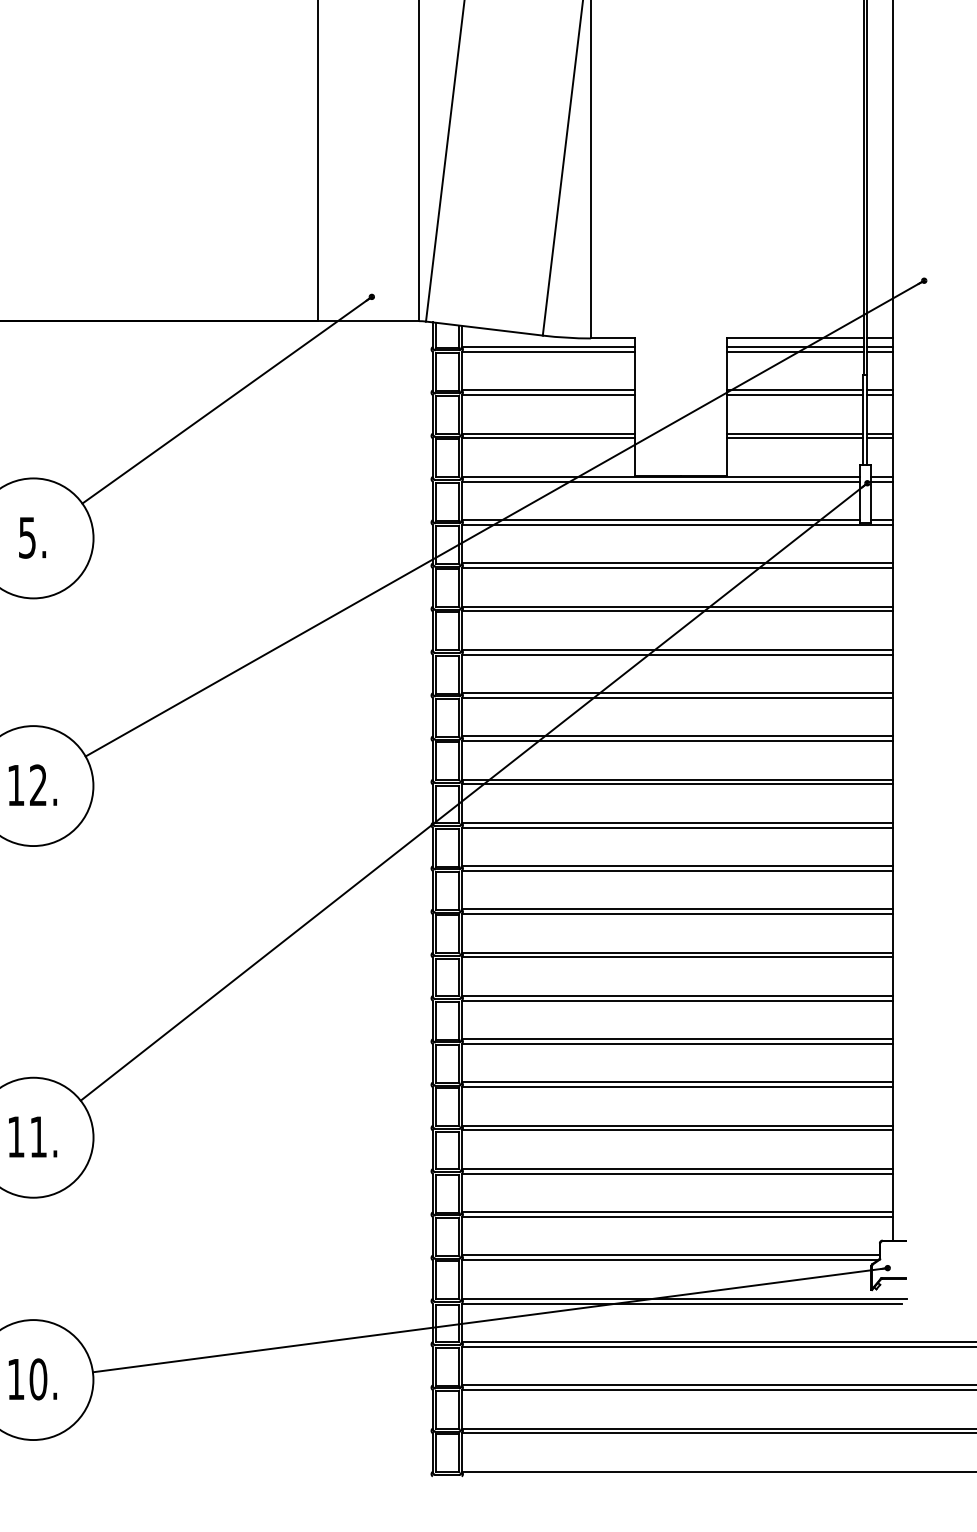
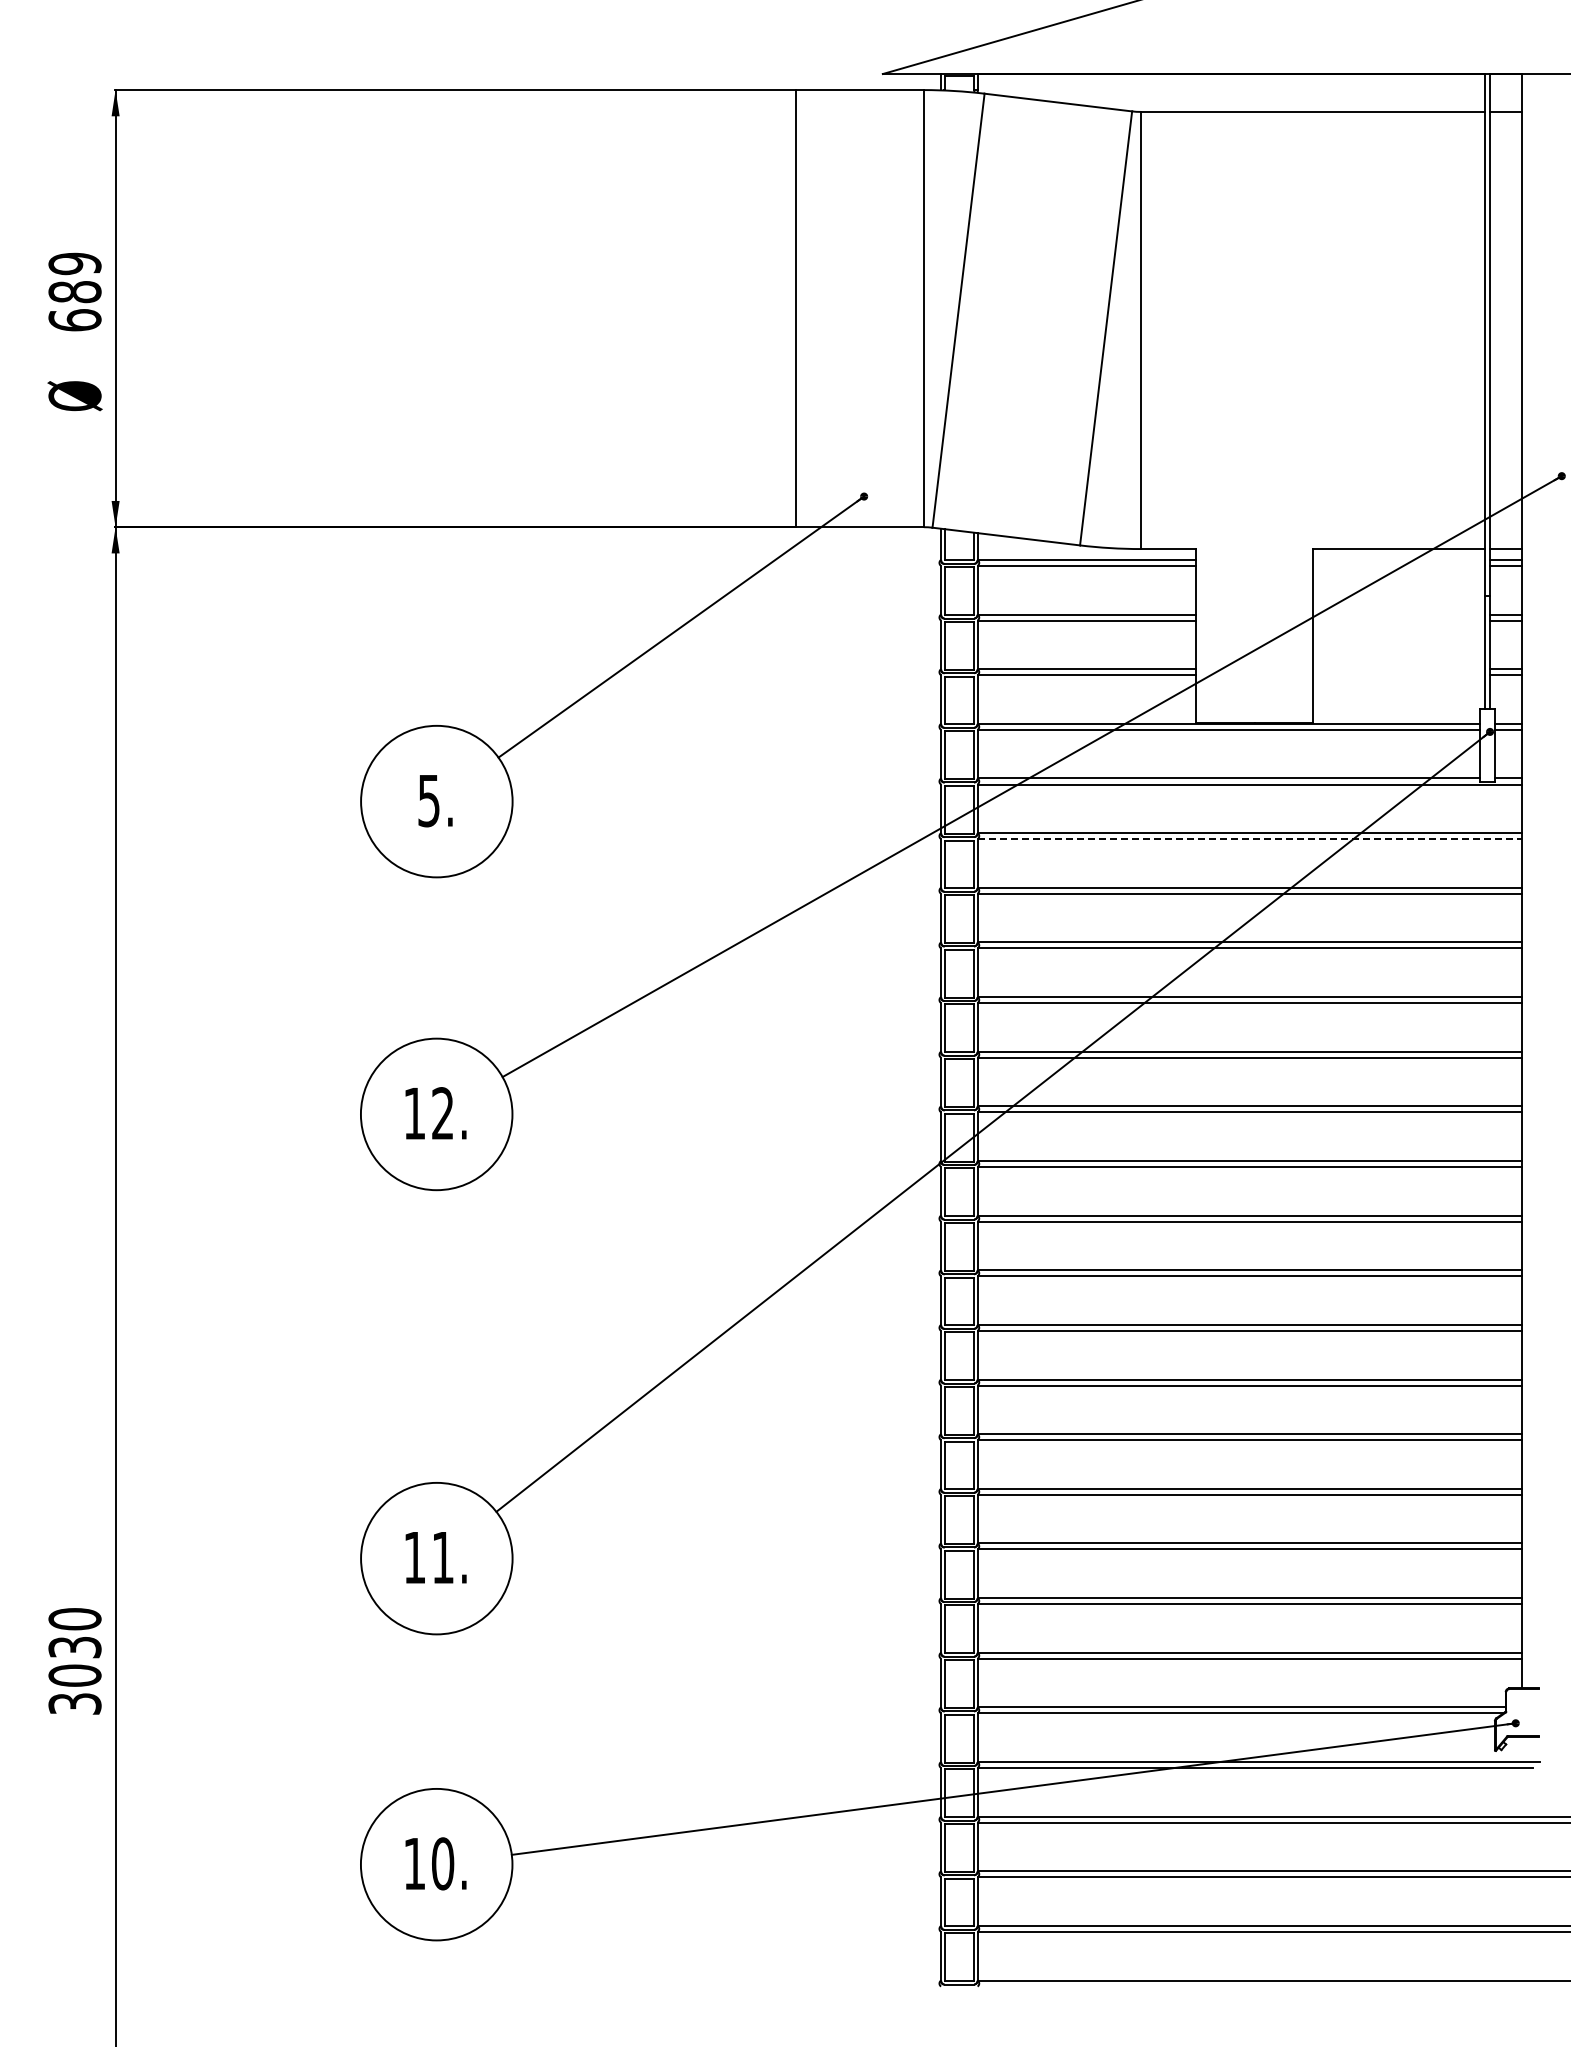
line: (794, 346) -> (1398, 559), removed
line: (794, 351) -> (1398, 565), removed
line: (794, 390) -> (1398, 614), removed
line: (794, 395) -> (1398, 620), removed
line: (794, 433) -> (1398, 669), removed
line: (794, 438) -> (1398, 675), removed
line: (677, 568) -> (1250, 839), solid -> dashed

